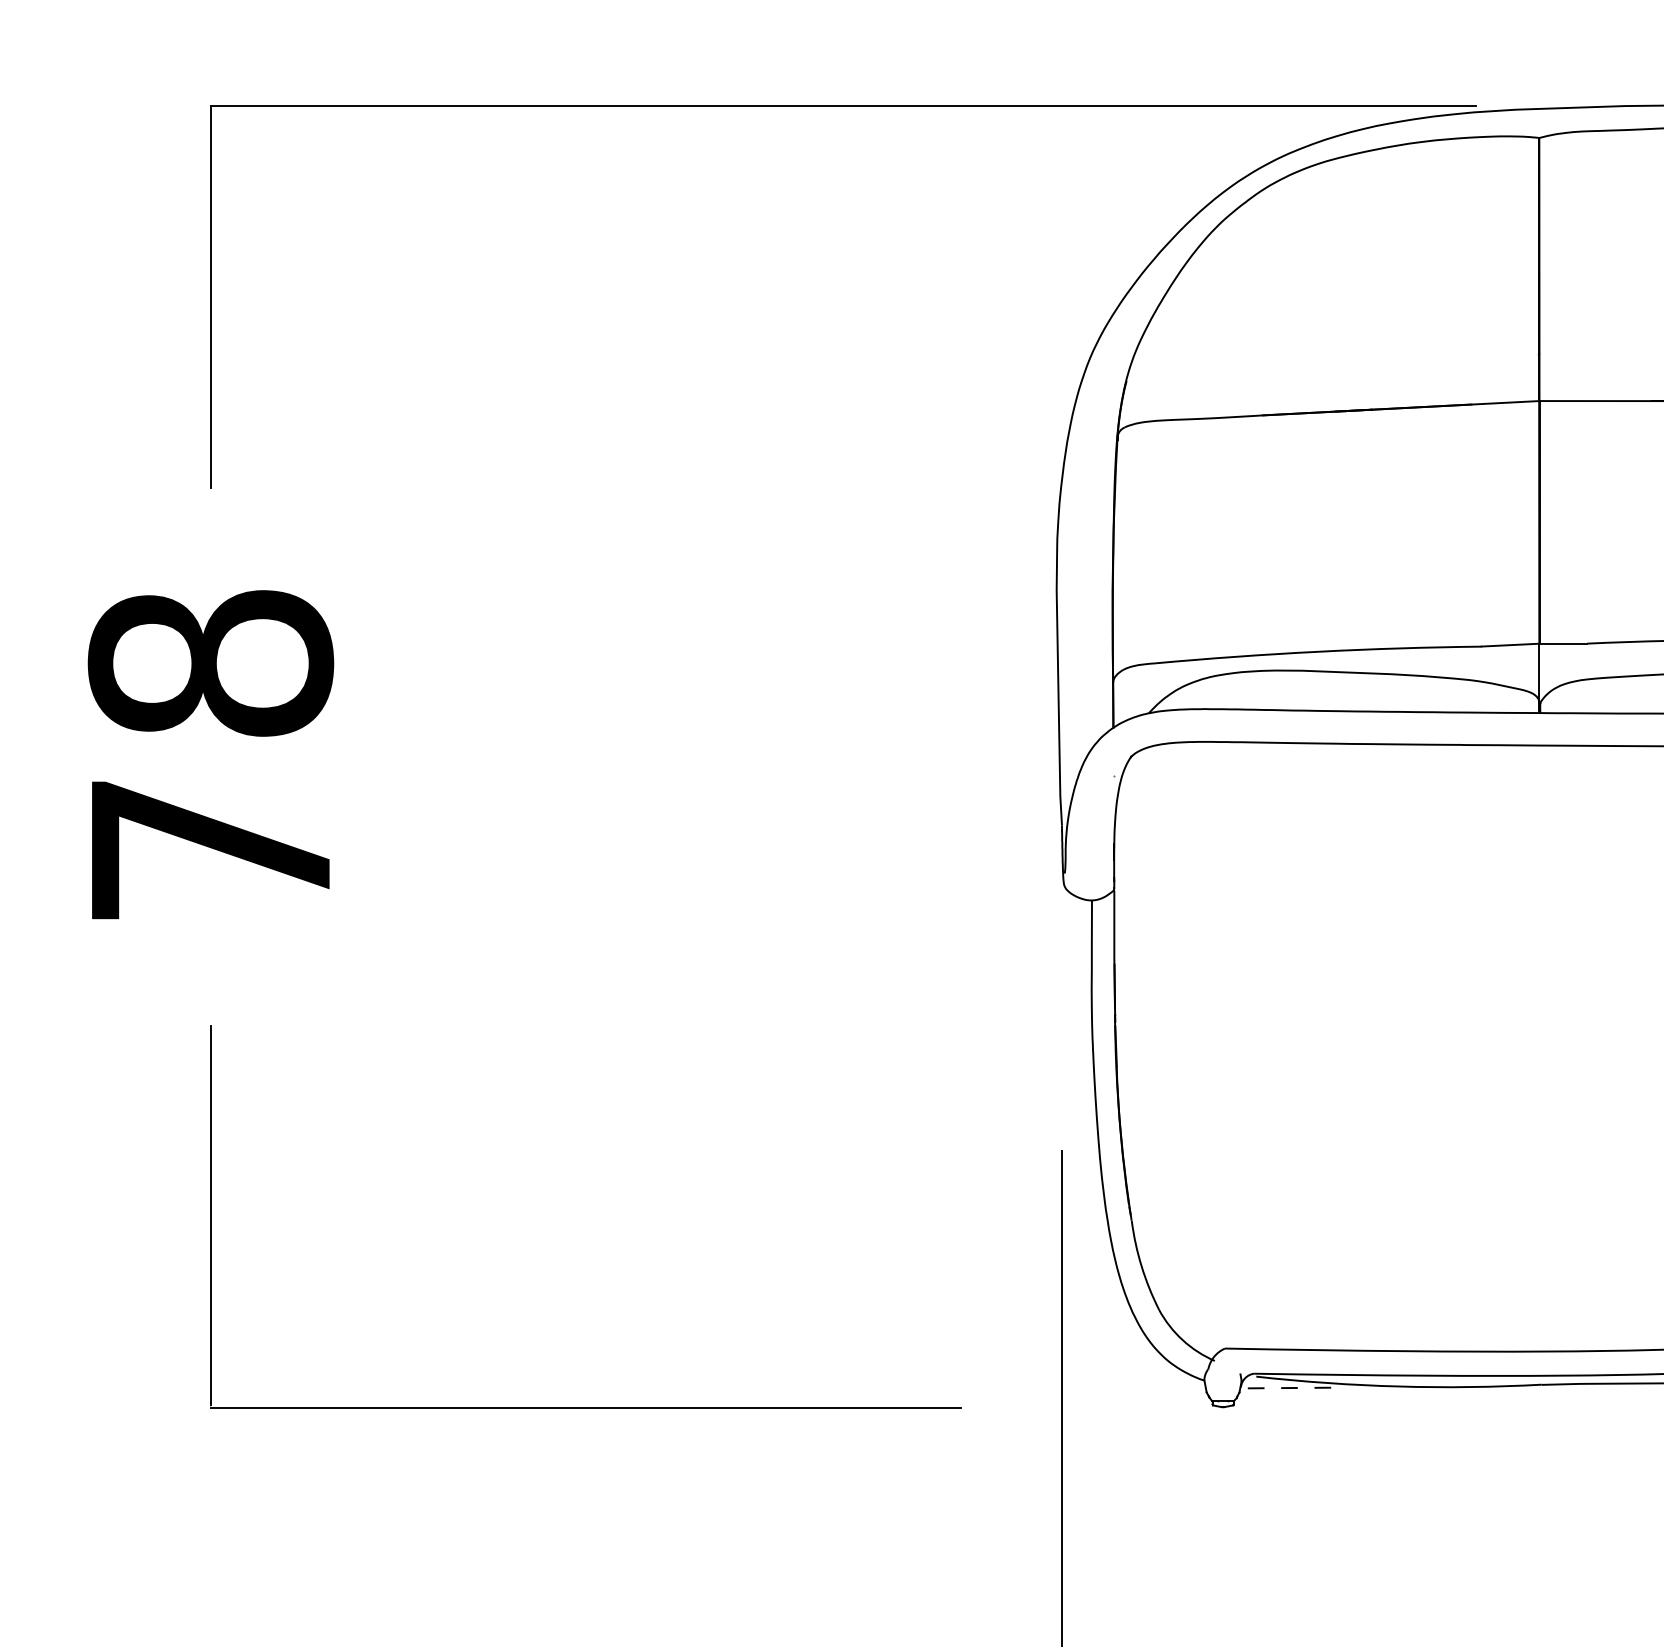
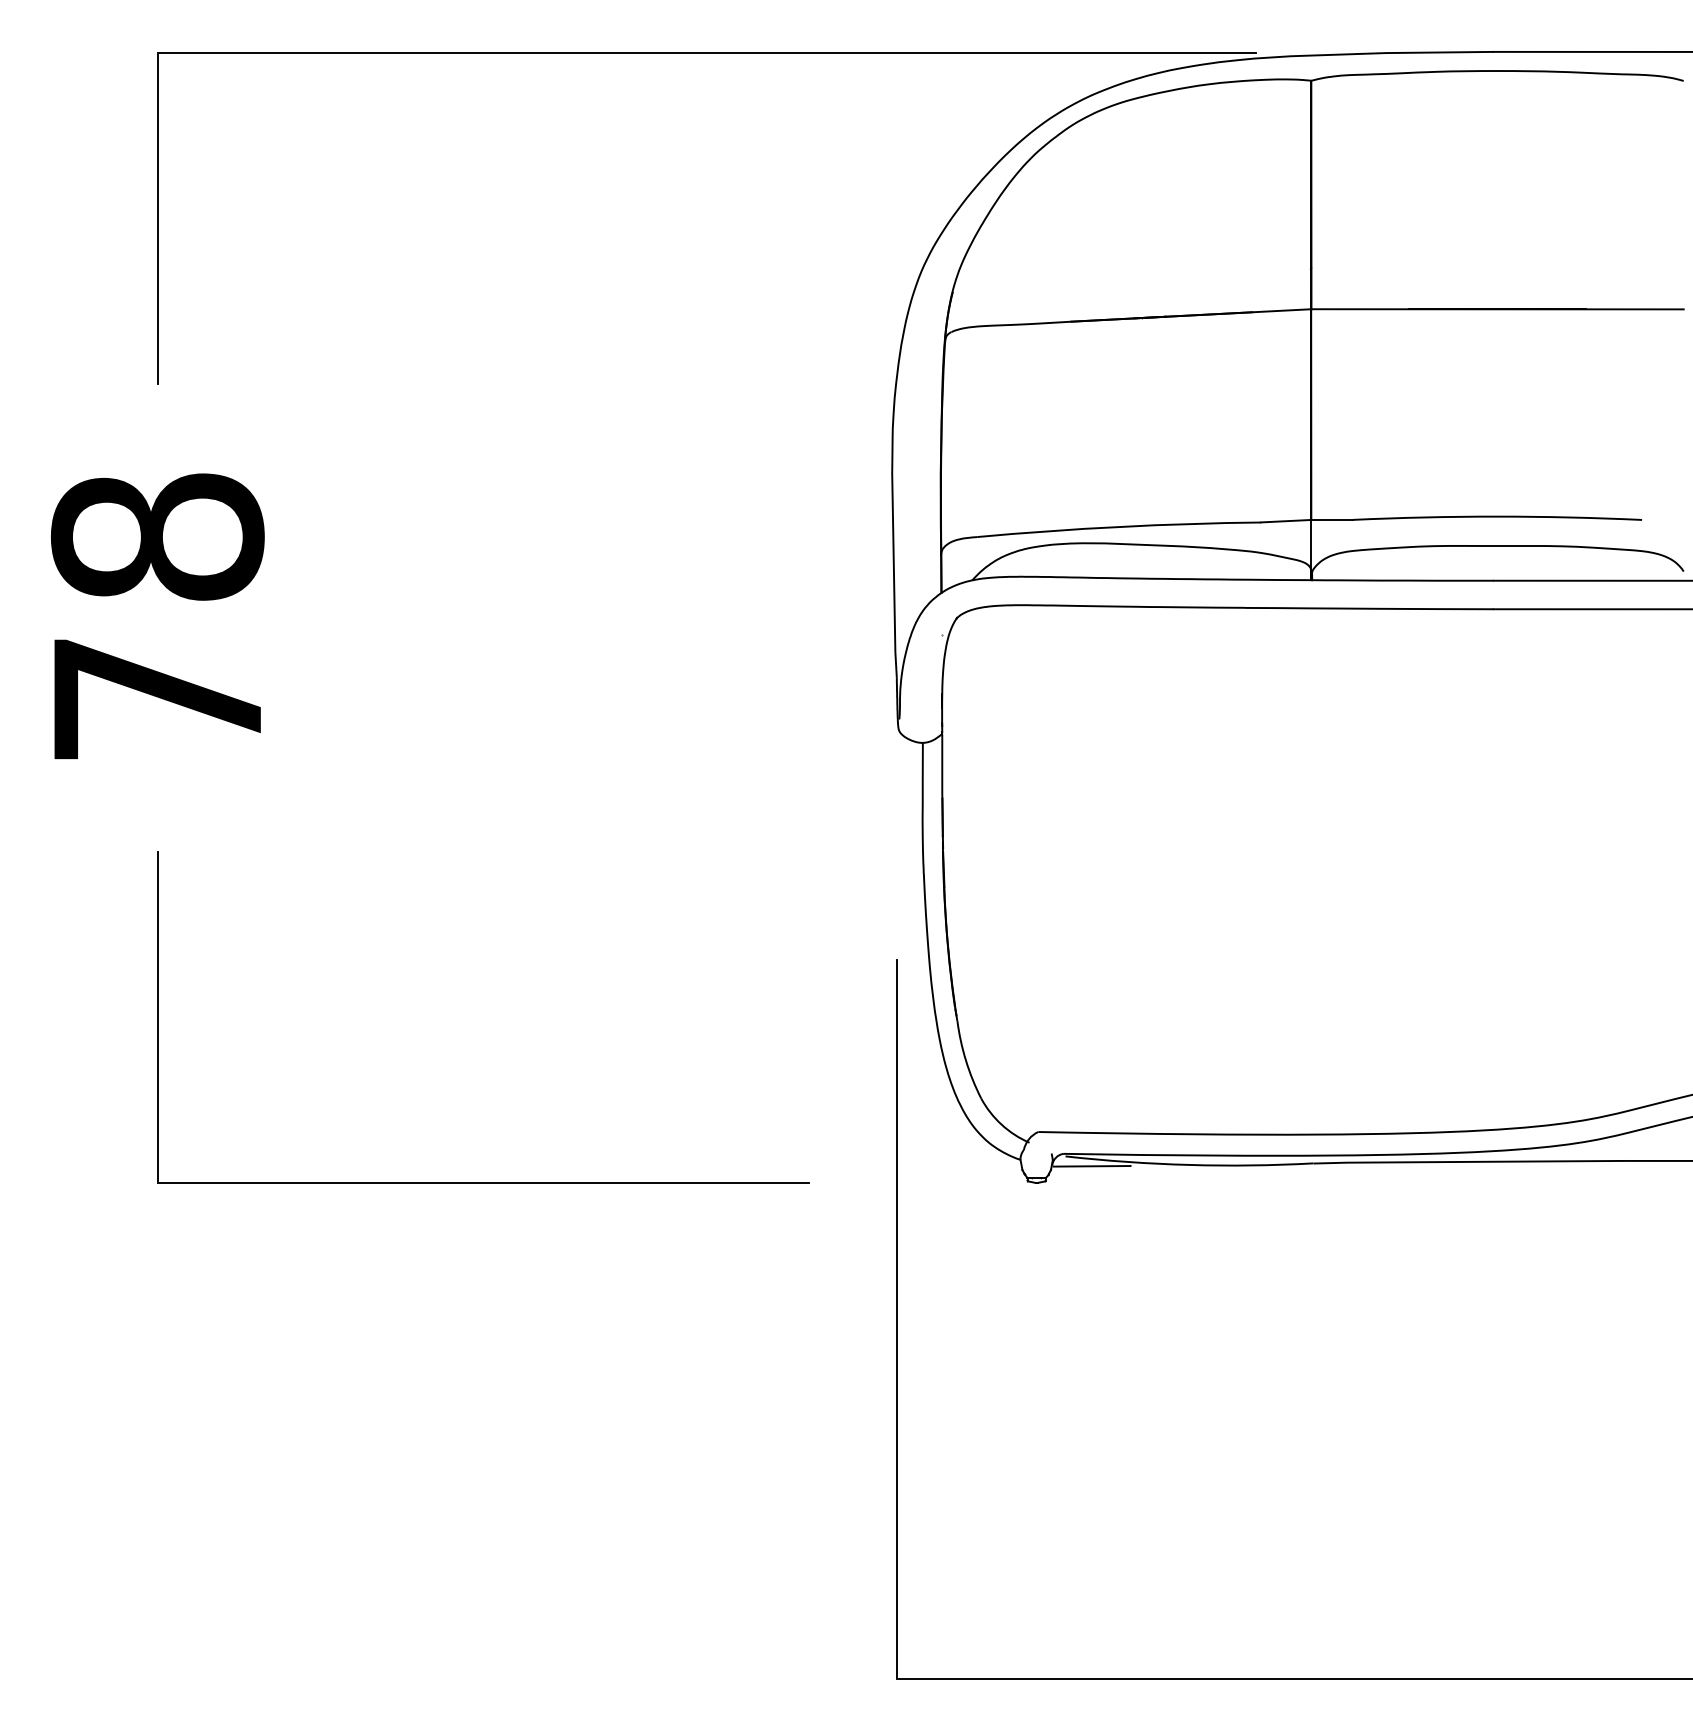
line: (1286, 1388) -> (1091, 1166), dashed -> solid

